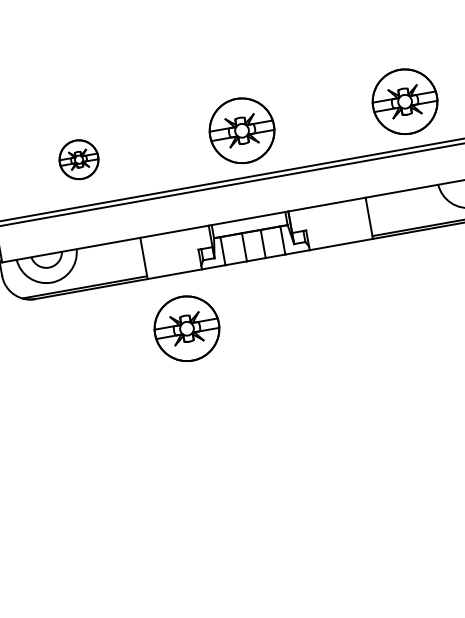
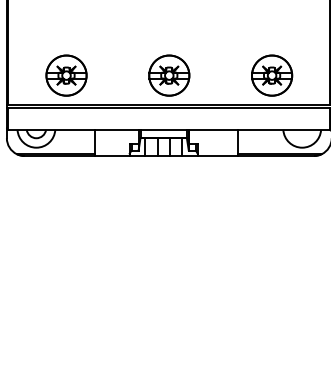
part: (78, 159) -> (66, 75), size x1.67
part: (187, 328) -> (114, 190), removed

